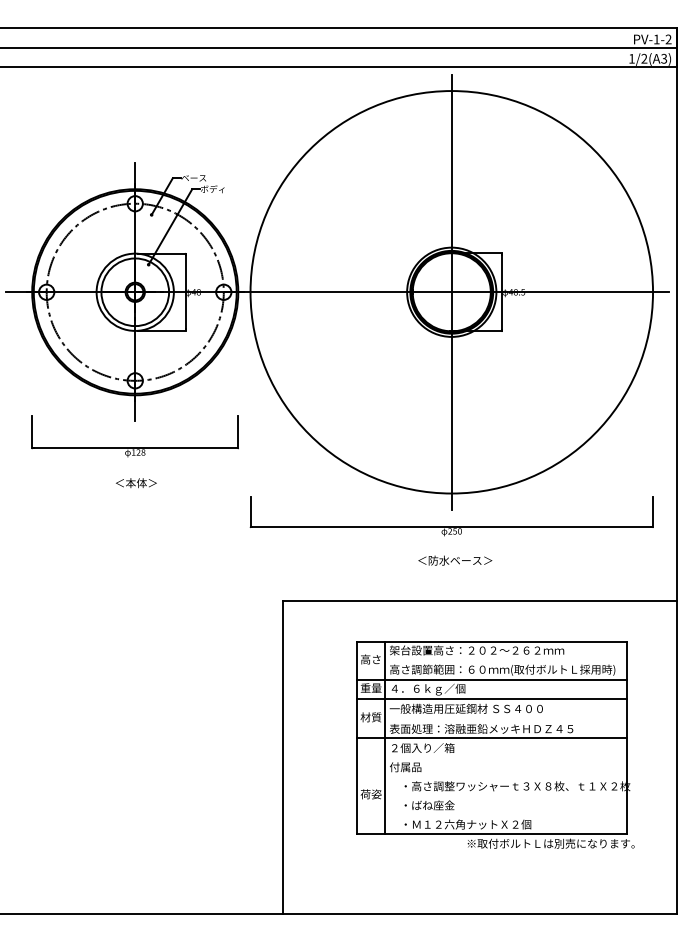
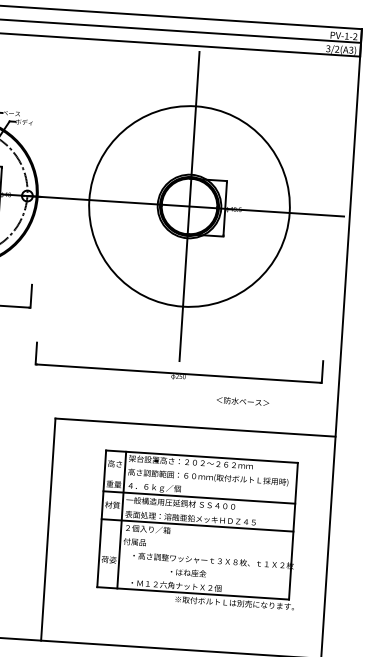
text: (631, 58) -> (328, 48), 1/2(A3) -> 3/2(A3)
circle: (451, 292) -> (189, 206), size x0.7
text: (455, 560) -> (243, 401), moved
line: (491, 679) -> (199, 483), removed
text: (429, 805) -> (188, 572), moved

